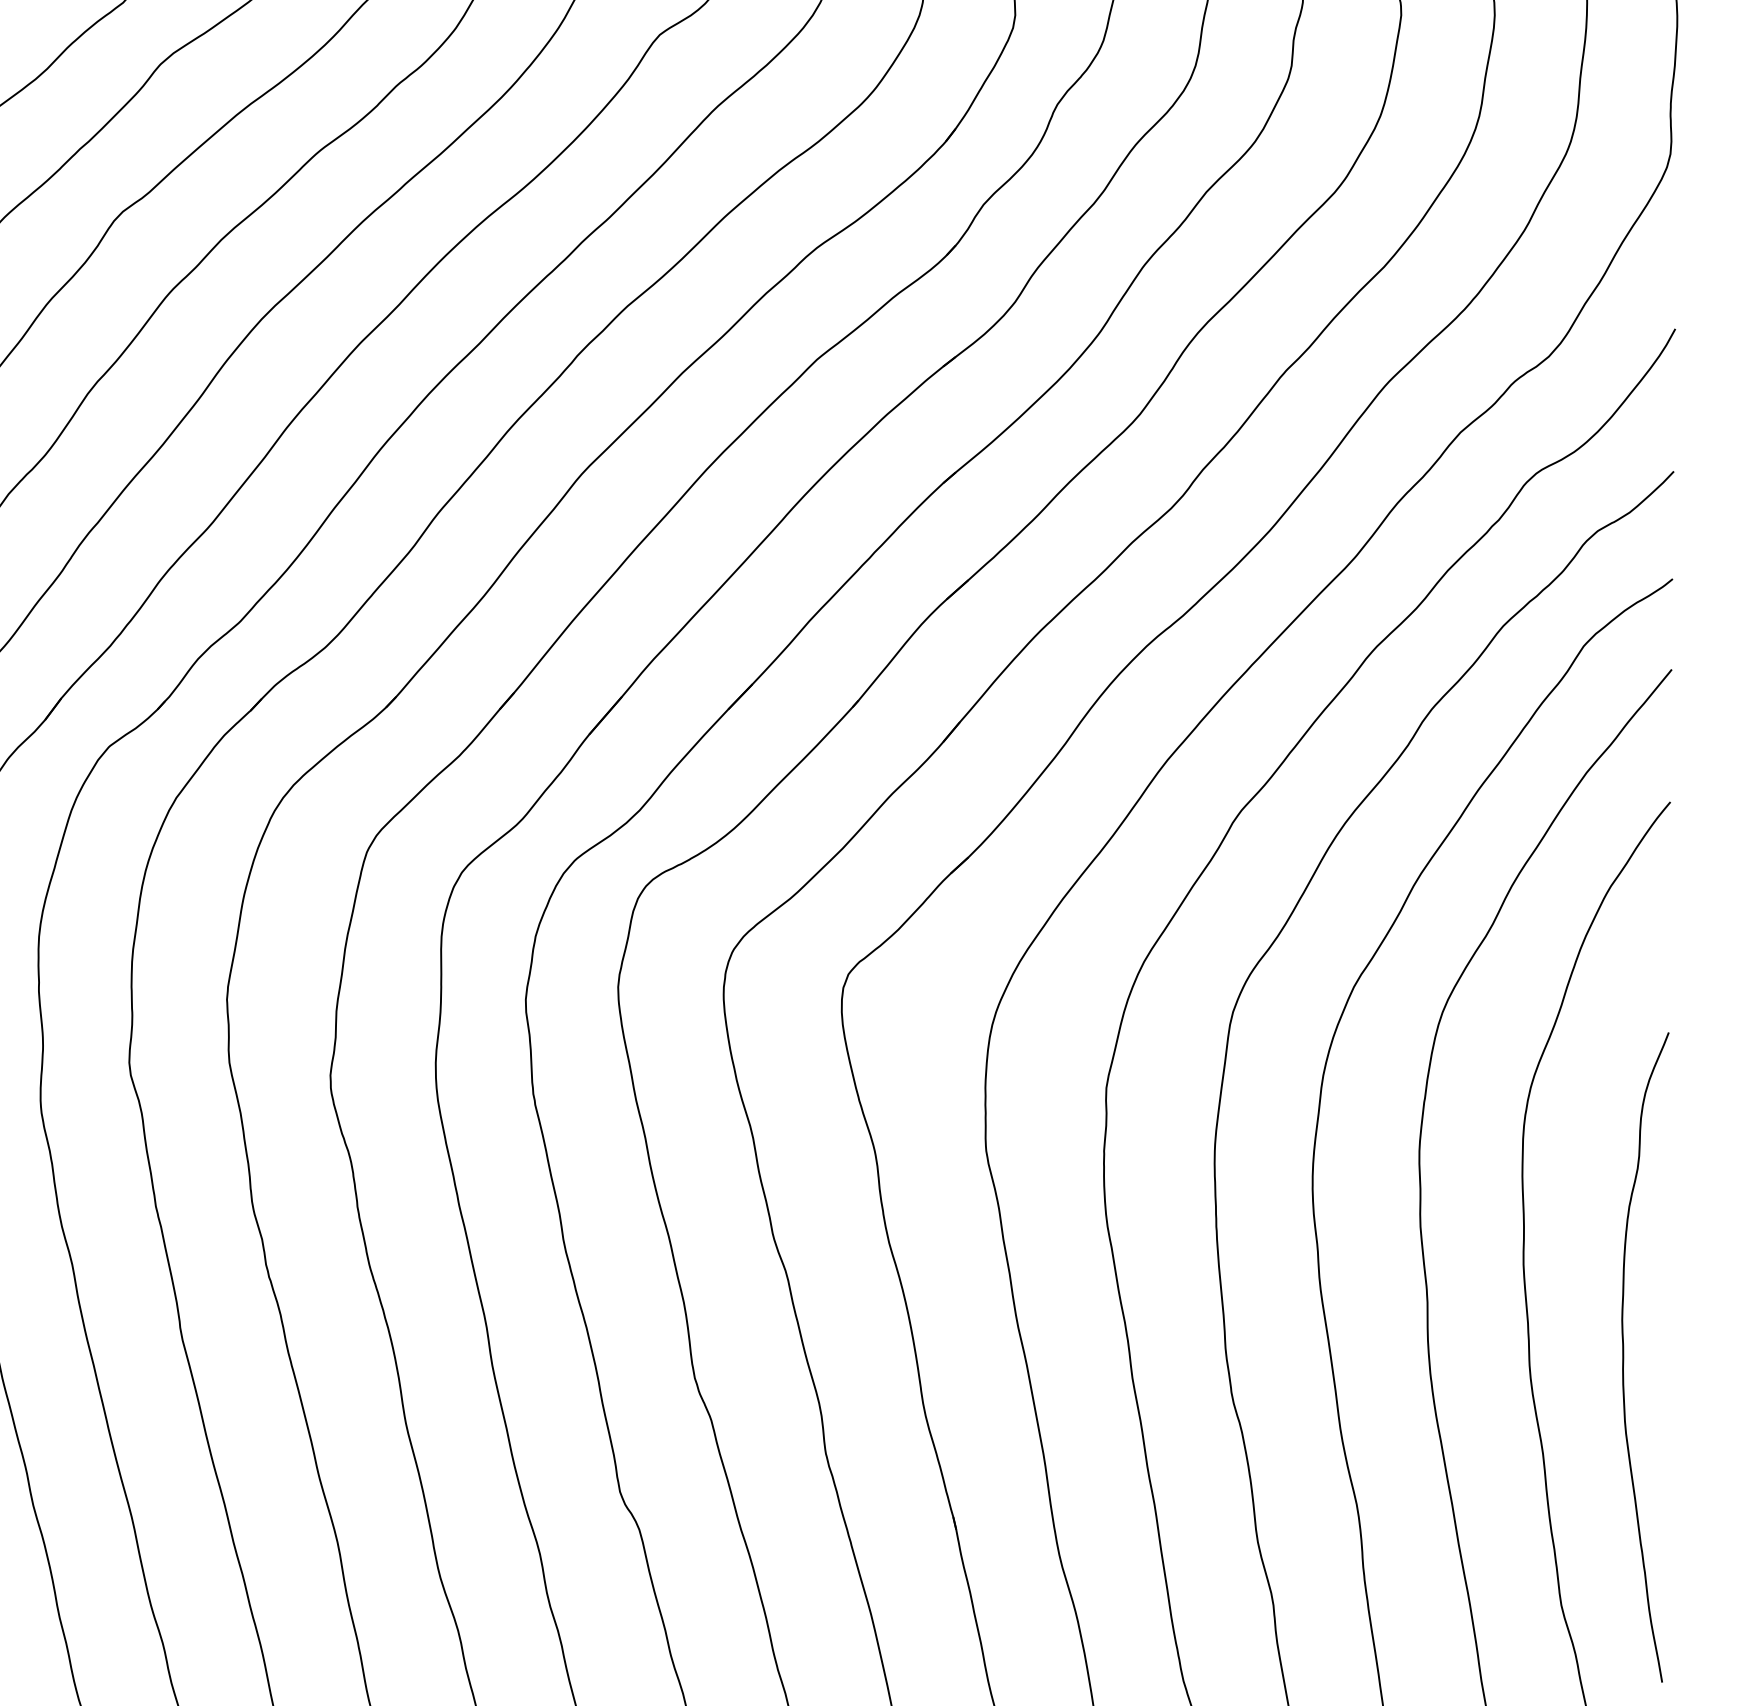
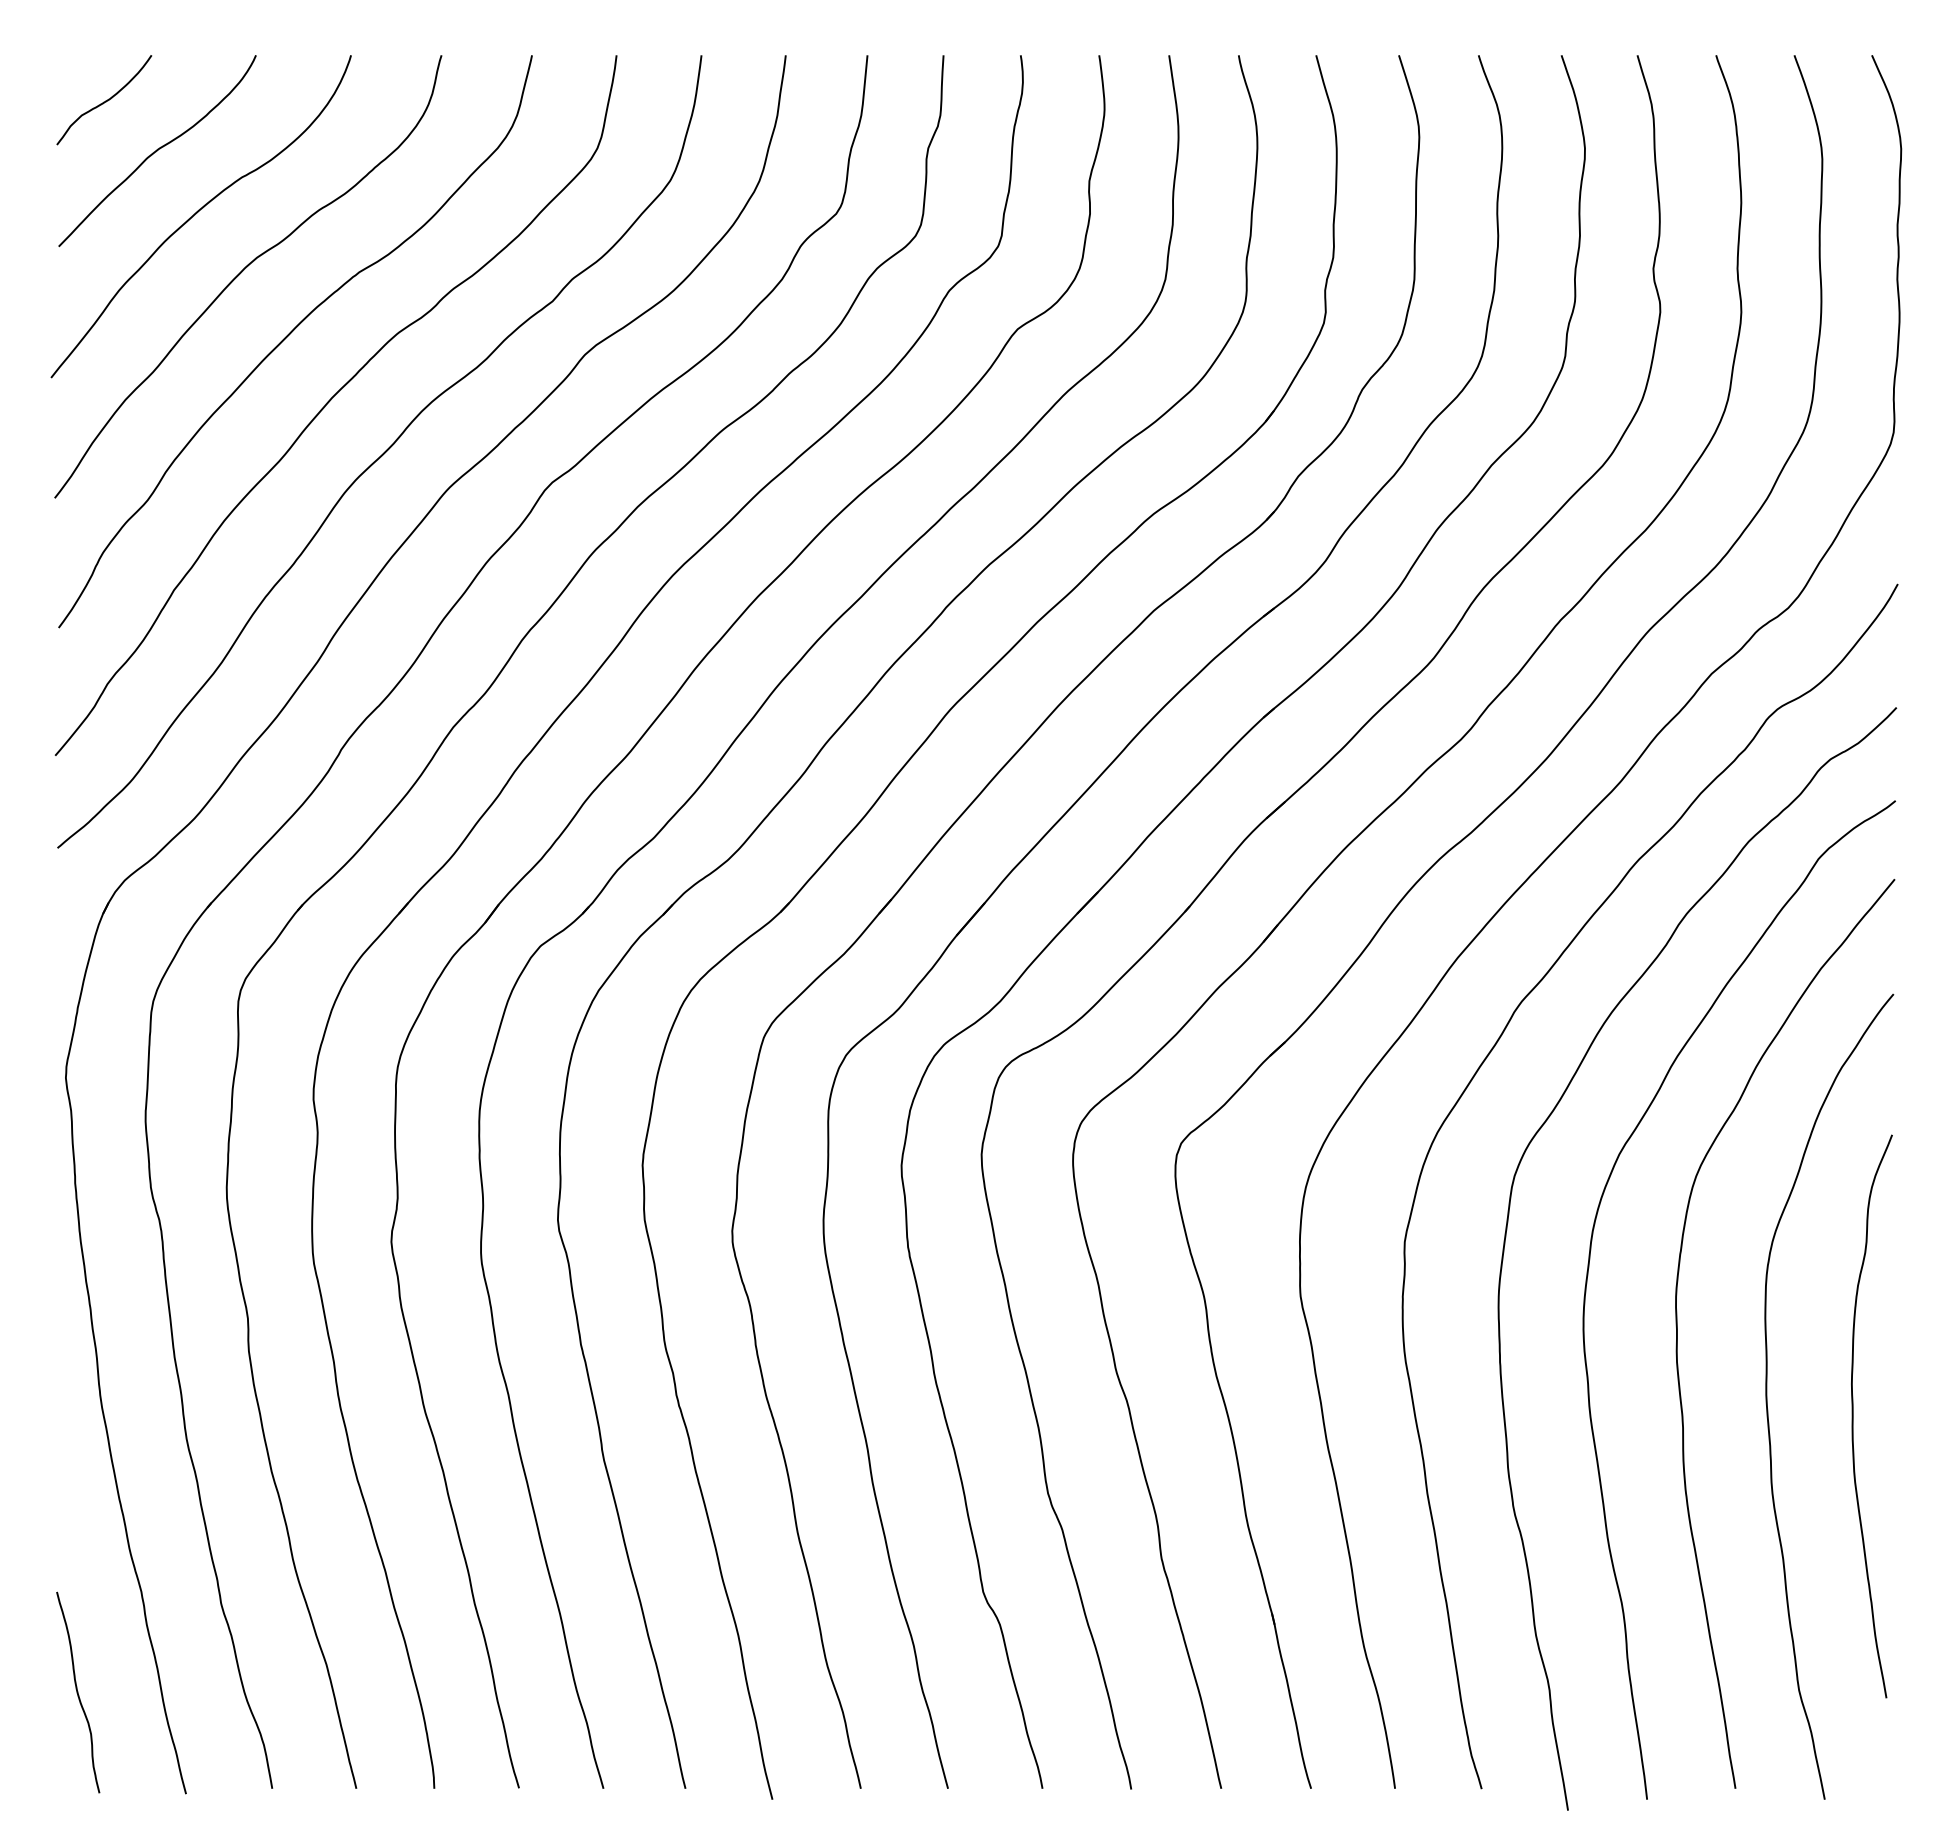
curve: (1624, 1357) -> (1853, 1416), moved

